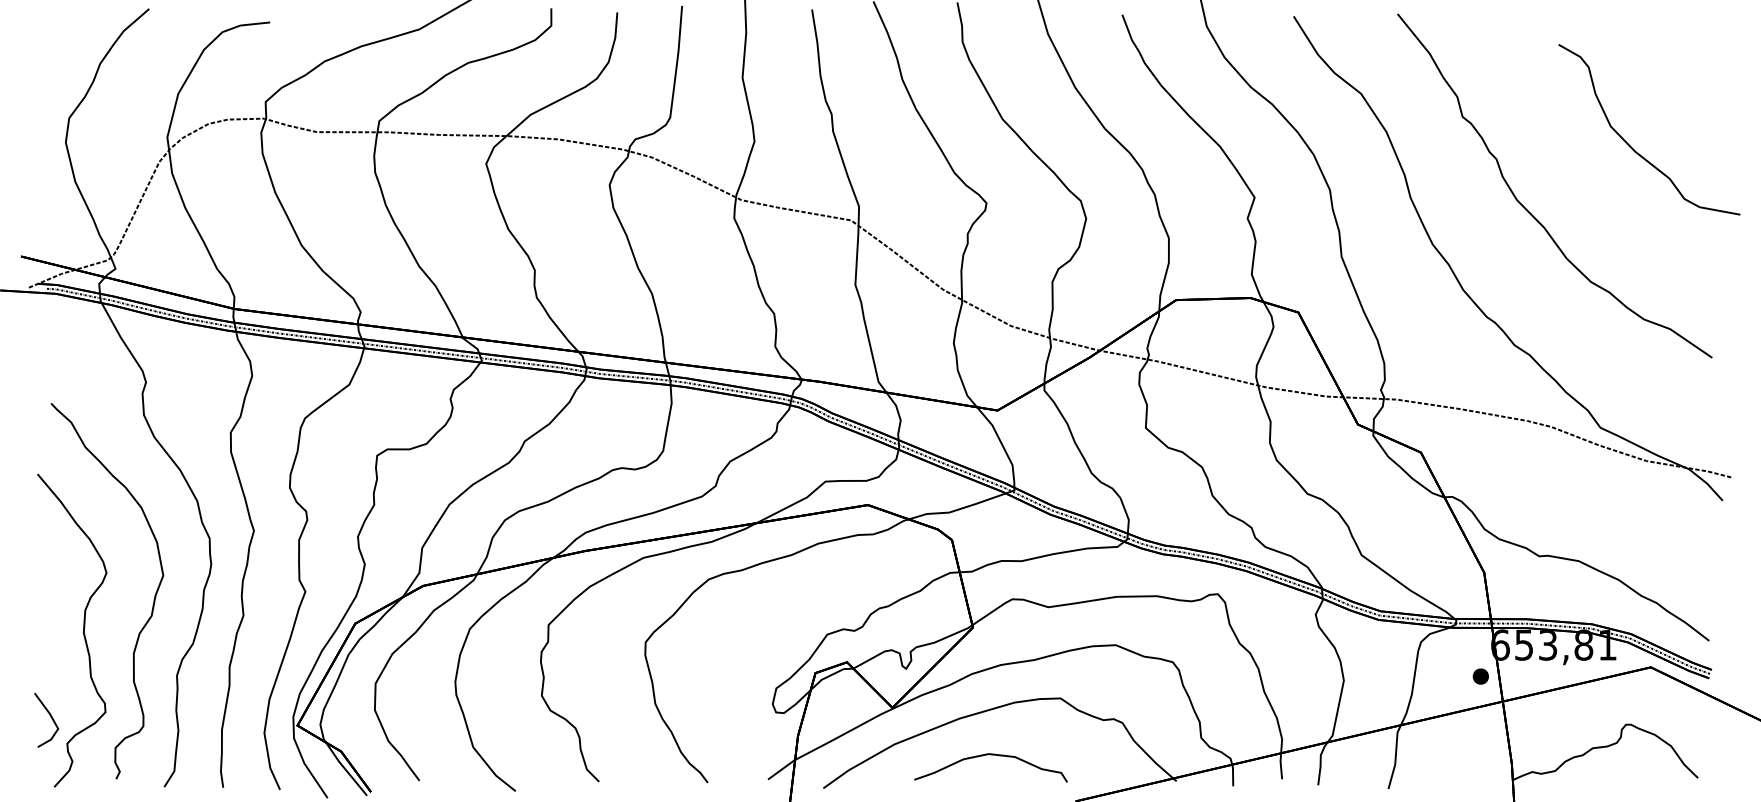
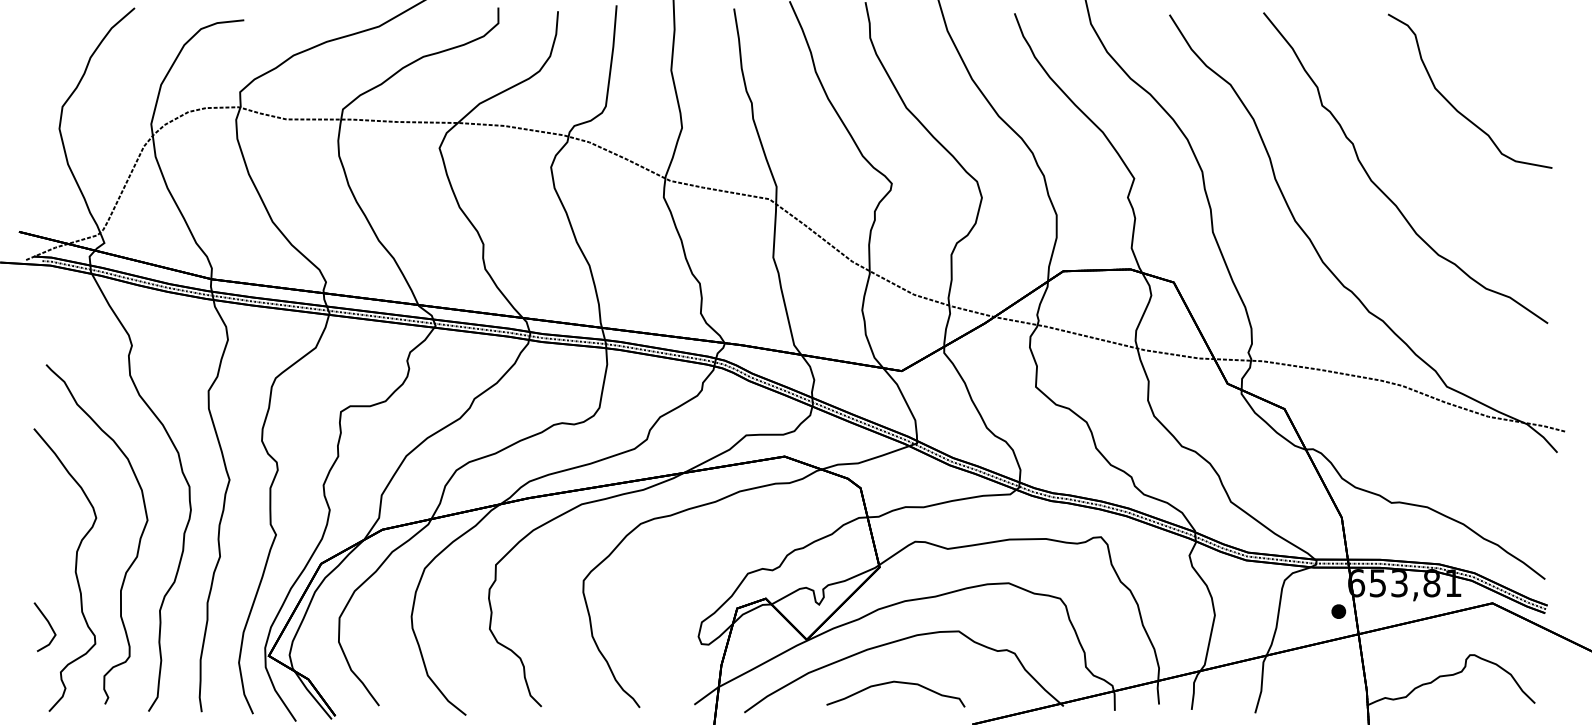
part: (1632, 146) -> (1454, 106), moved
part: (45, 720) -> (44, 627), moved

